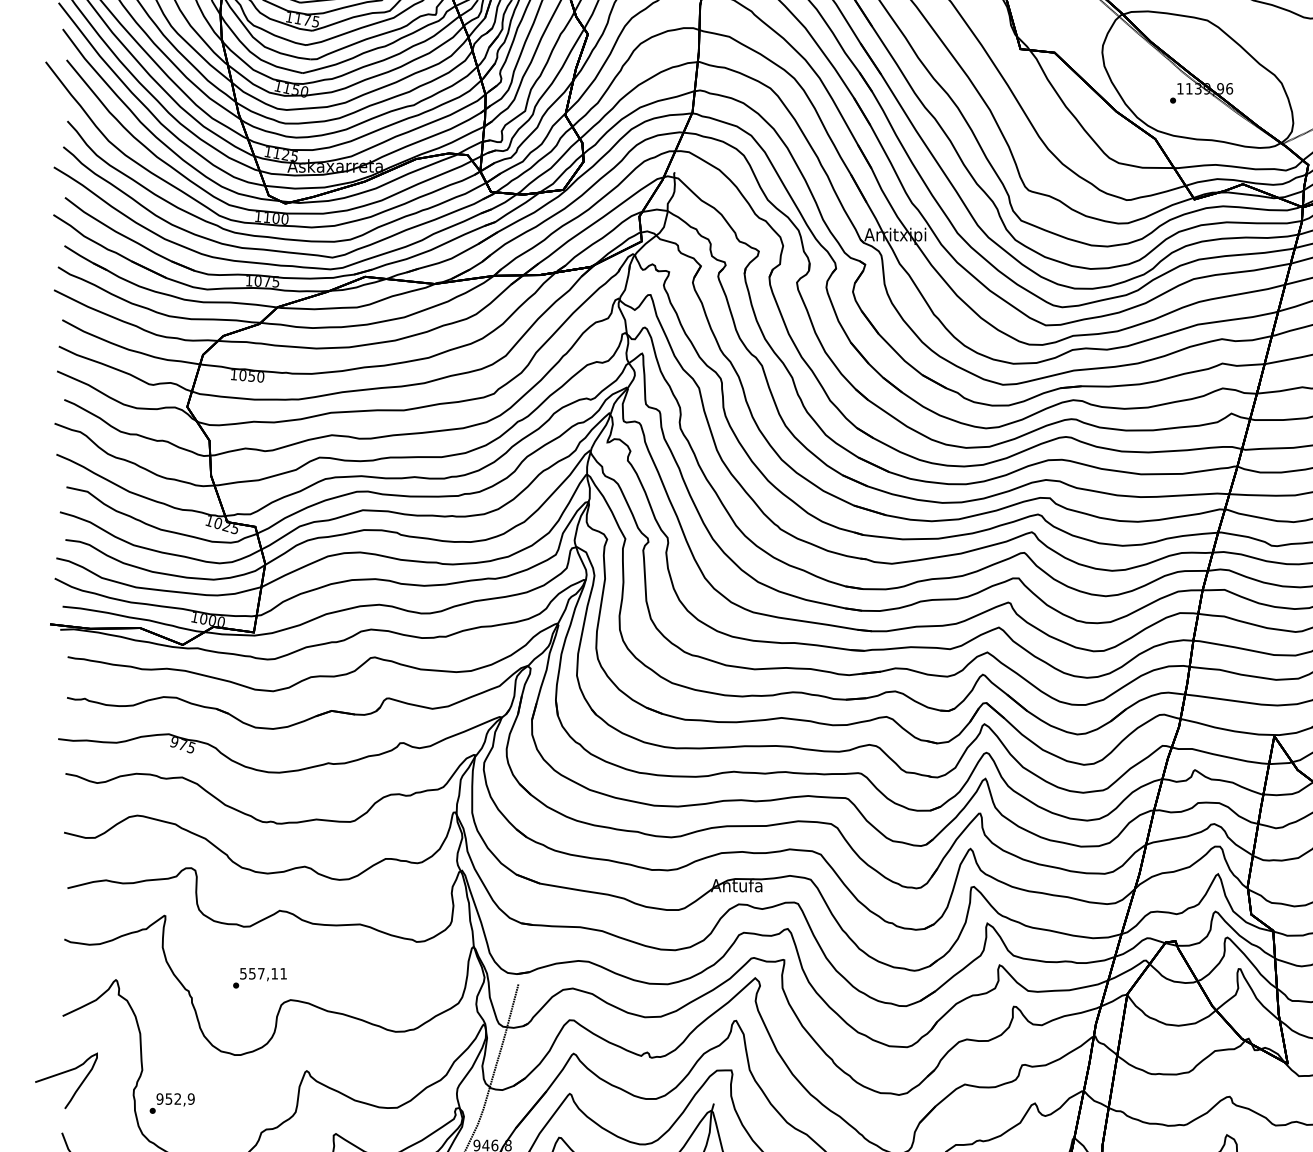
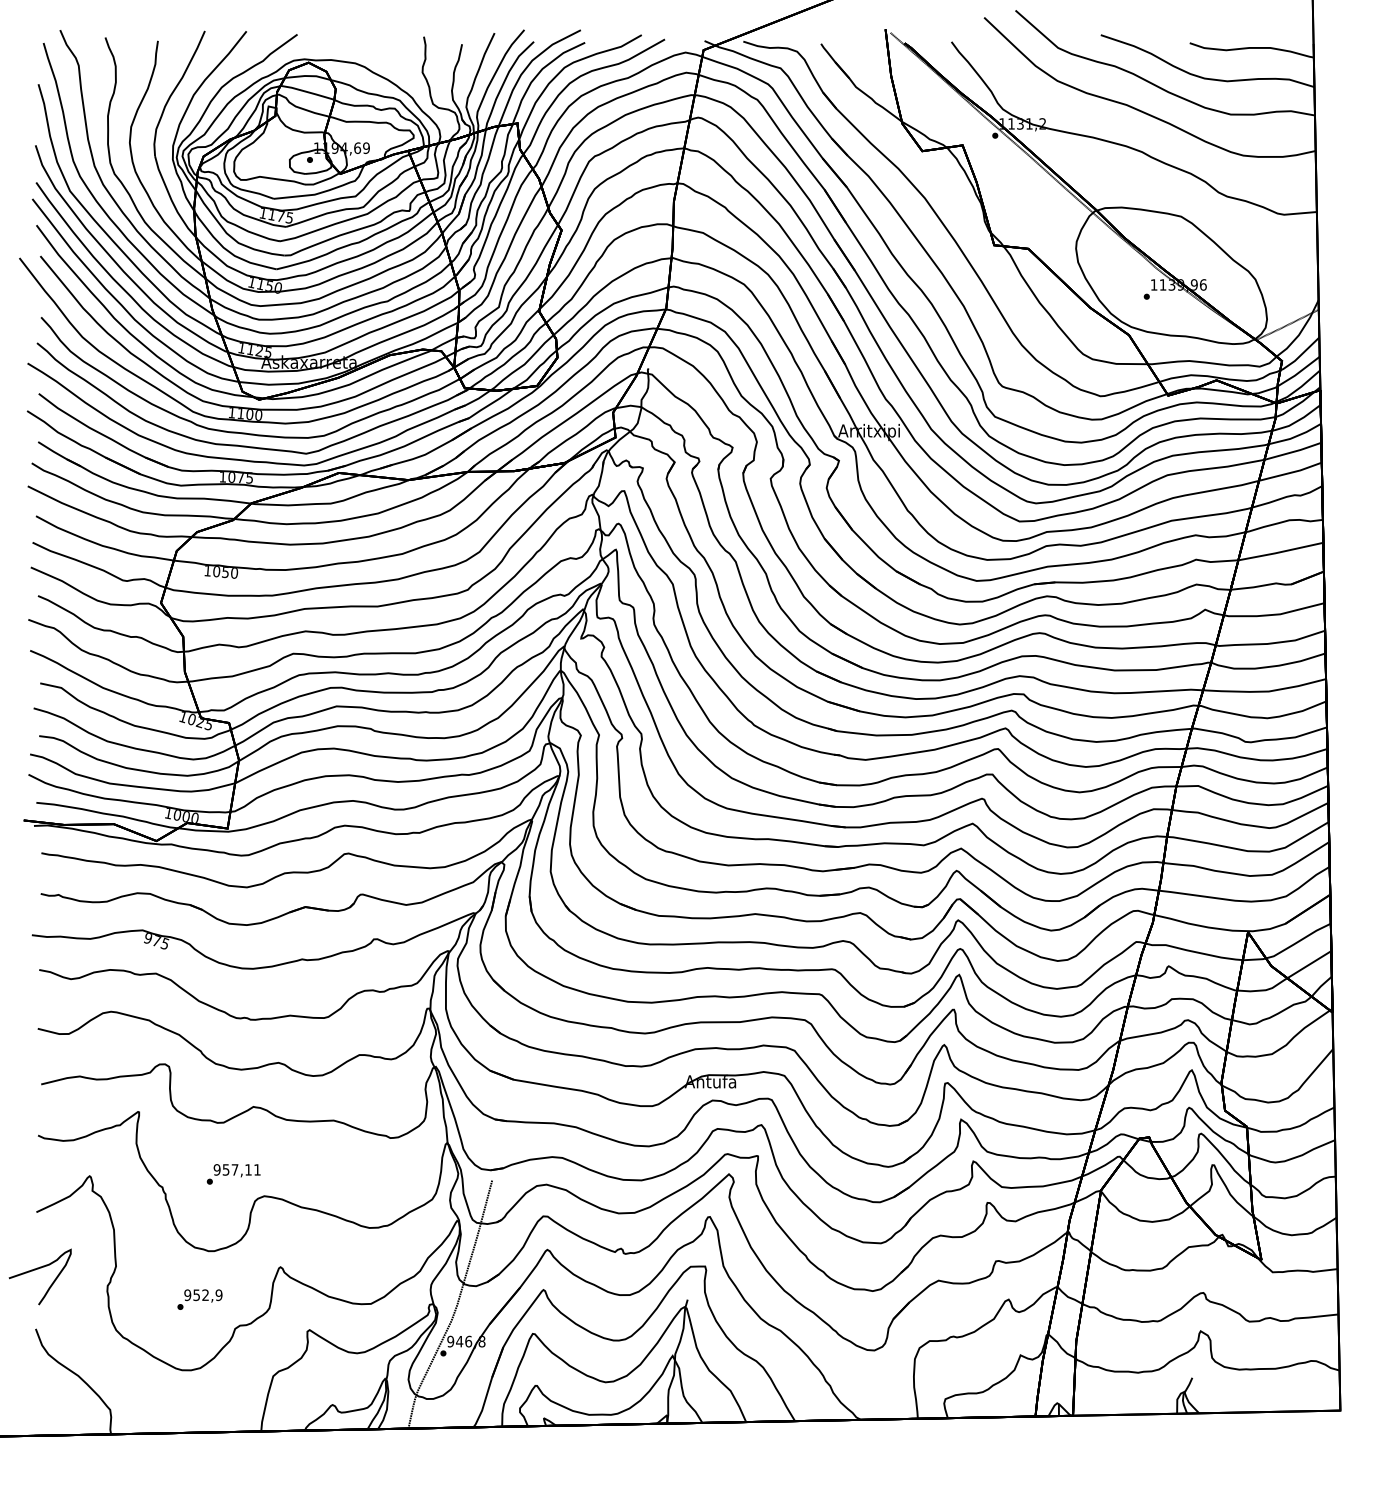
text: (242, 973) -> (216, 1169), 557,11 -> 957,11
text: (171, 1103) -> (199, 1299), moved

